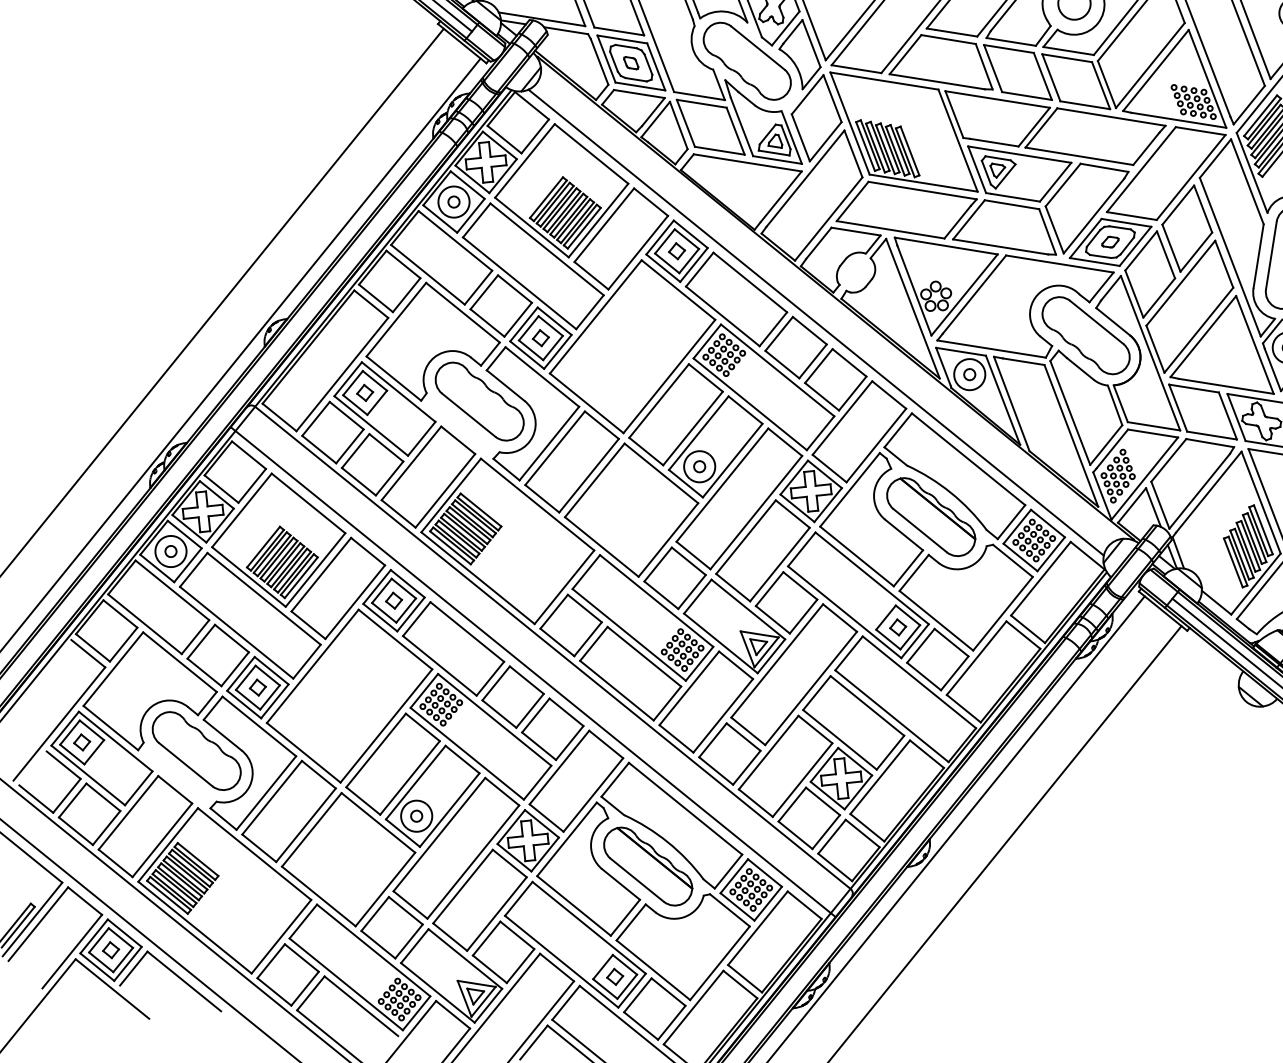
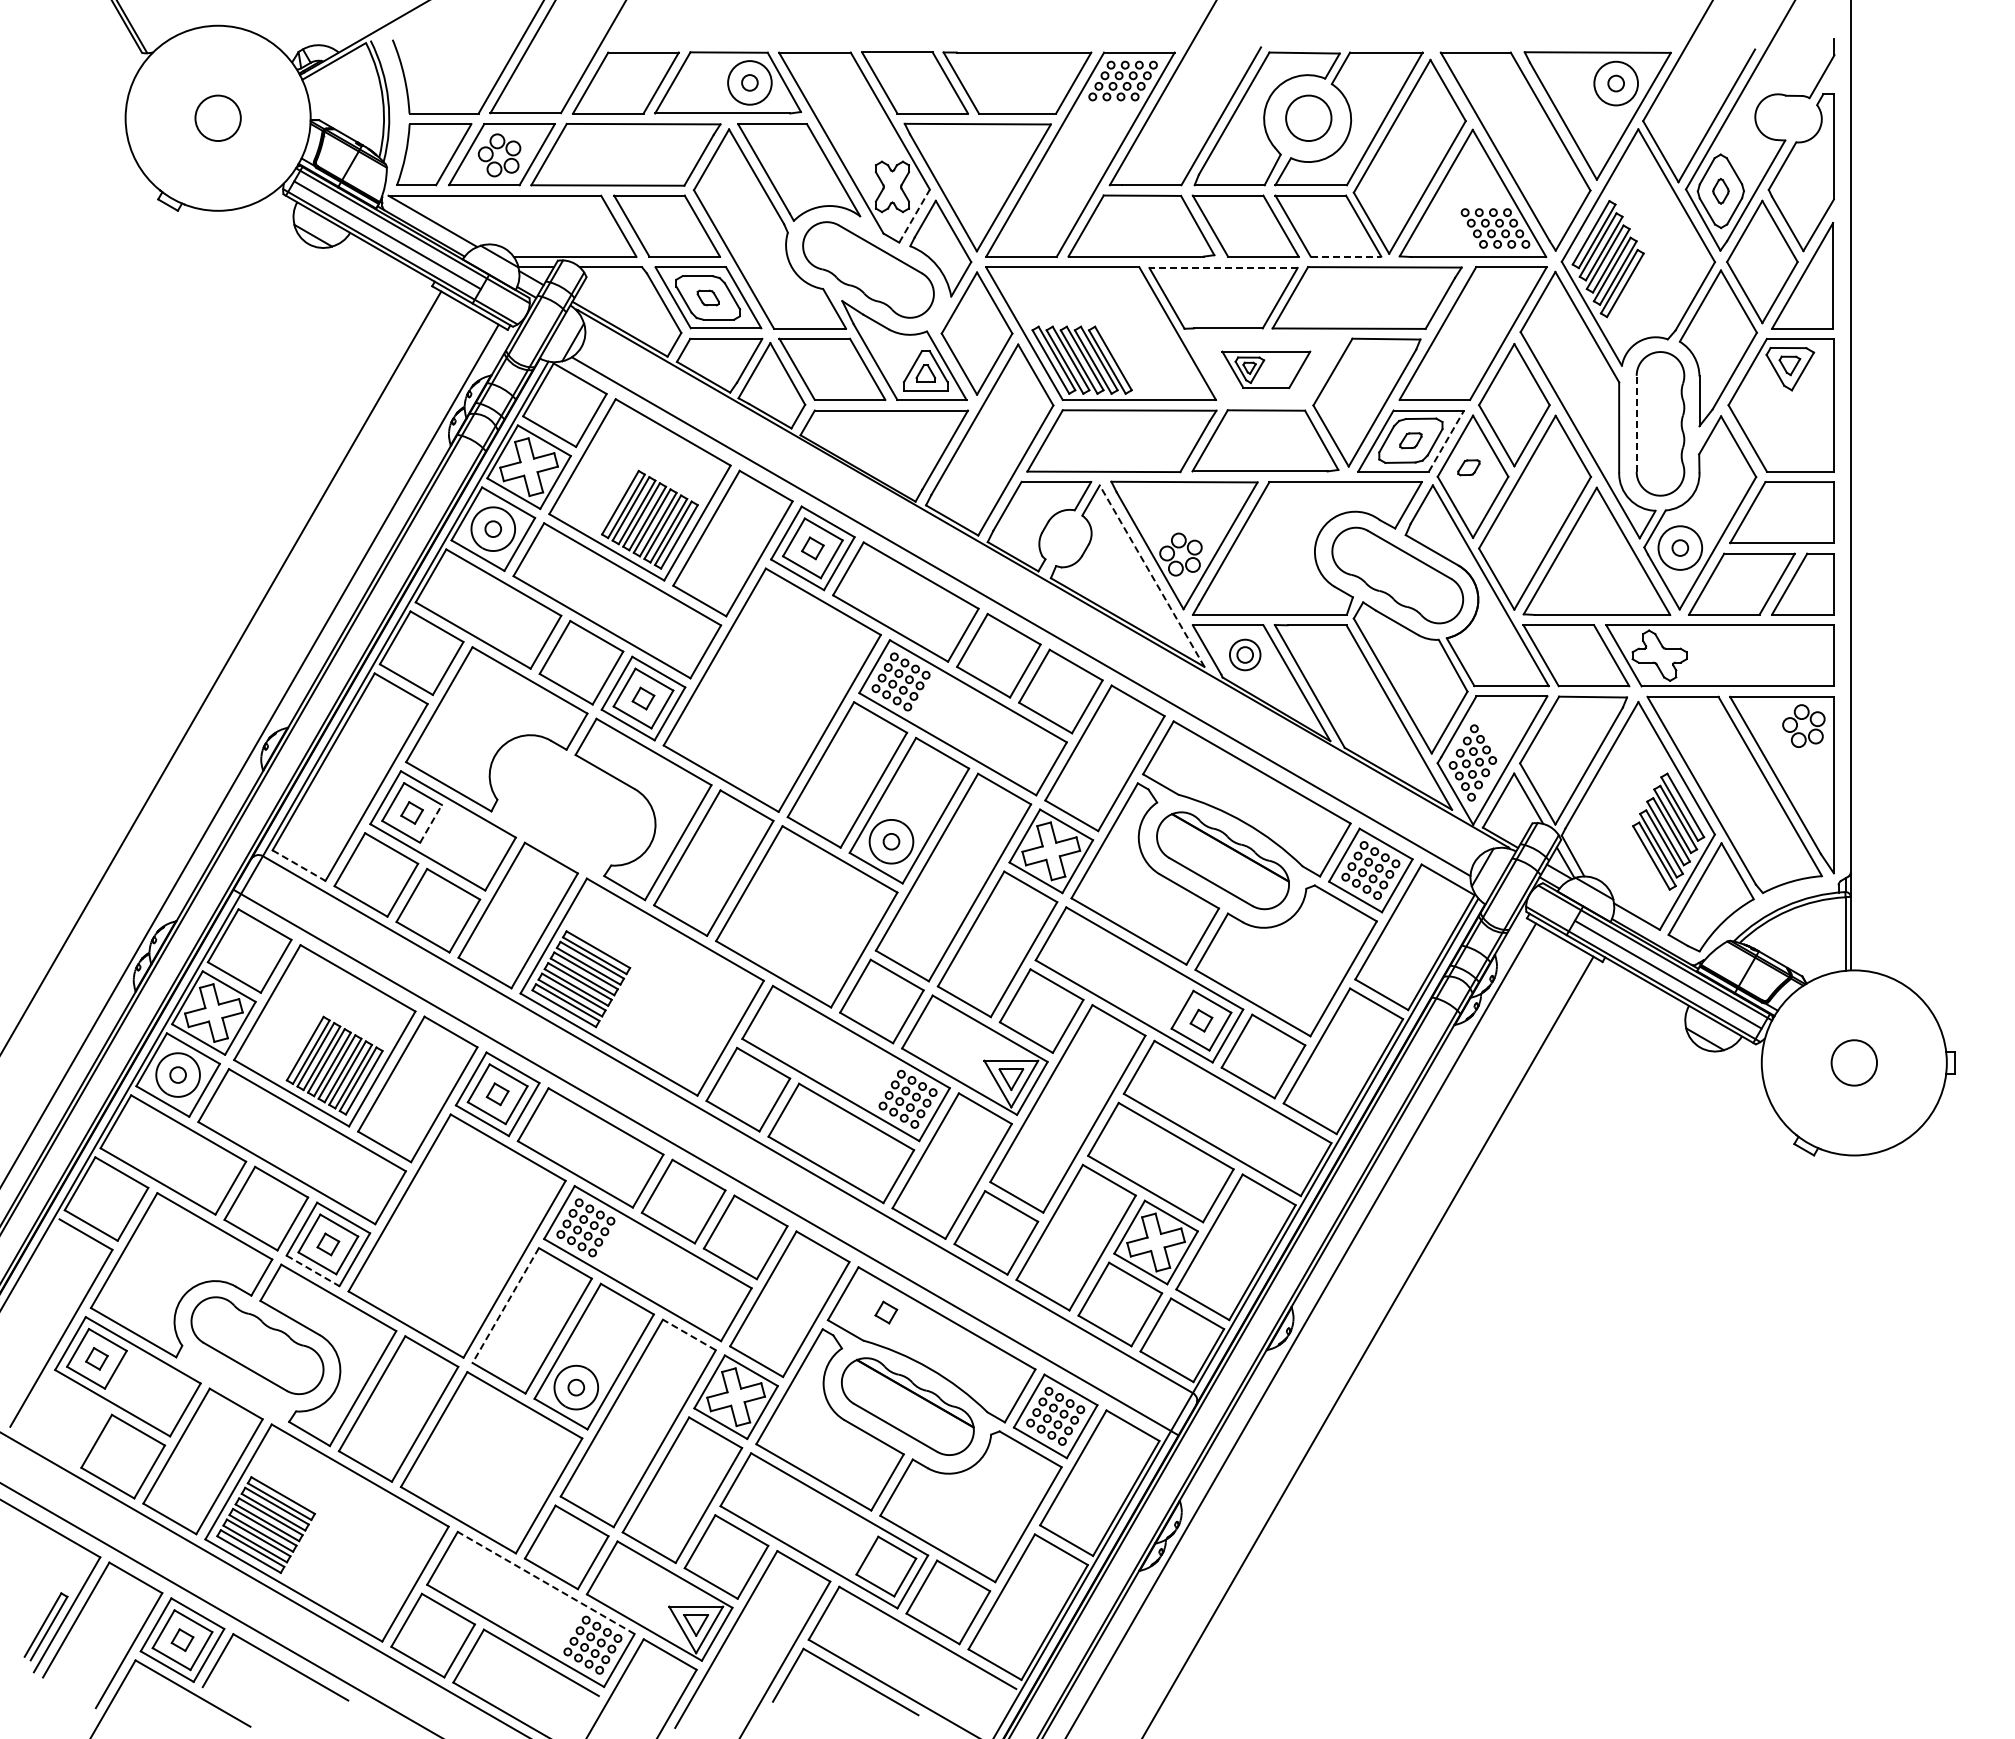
line: (785, 28) -> (914, 216), solid -> dashed
line: (997, 99) -> (1223, 267), solid -> dashed
line: (1085, 105) -> (1346, 256), solid -> dashed
part: (1016, 175) -> (1266, 369), size x0.6
line: (1135, 245) -> (1446, 440), solid -> dashed
line: (1271, 255) -> (1636, 423), solid -> dashed
part: (1148, 267) -> (1468, 467), added
line: (913, 308) -> (1152, 576), solid -> dashed
circle: (970, 374) -> (1245, 654), size x0.7
part: (479, 401) -> (572, 799), removed
line: (377, 402) -> (431, 823), solid -> dashed
line: (279, 417) -> (299, 865), solid -> dashed
line: (244, 704) -> (313, 1270), solid -> dashed
line: (375, 751) -> (505, 1306), solid -> dashed
part: (64, 766) -> (77, 1396), removed
line: (502, 791) -> (689, 1334), solid -> dashed
line: (373, 950) -> (545, 1582), solid -> dashed
part: (615, 976) -> (886, 1312), moved

